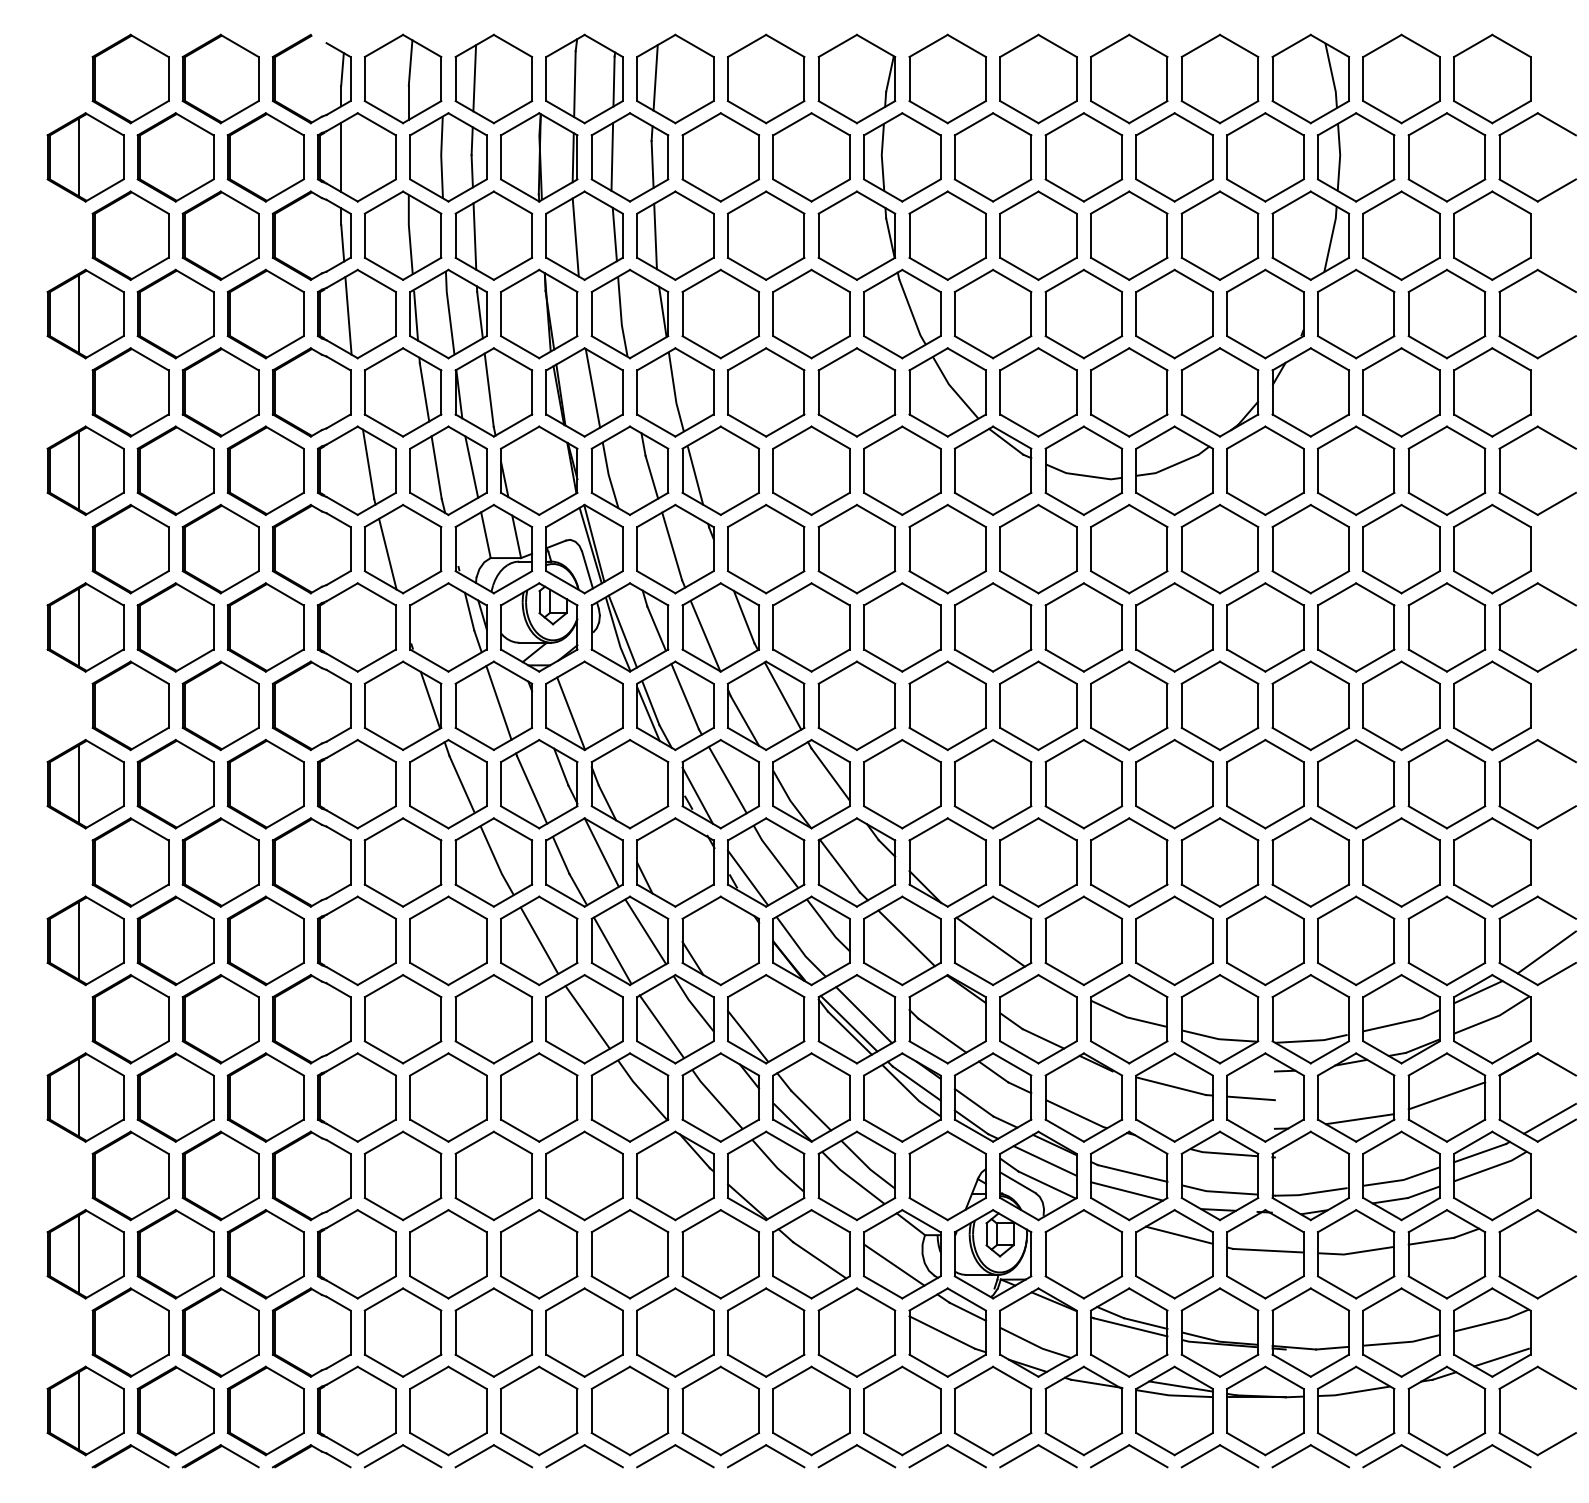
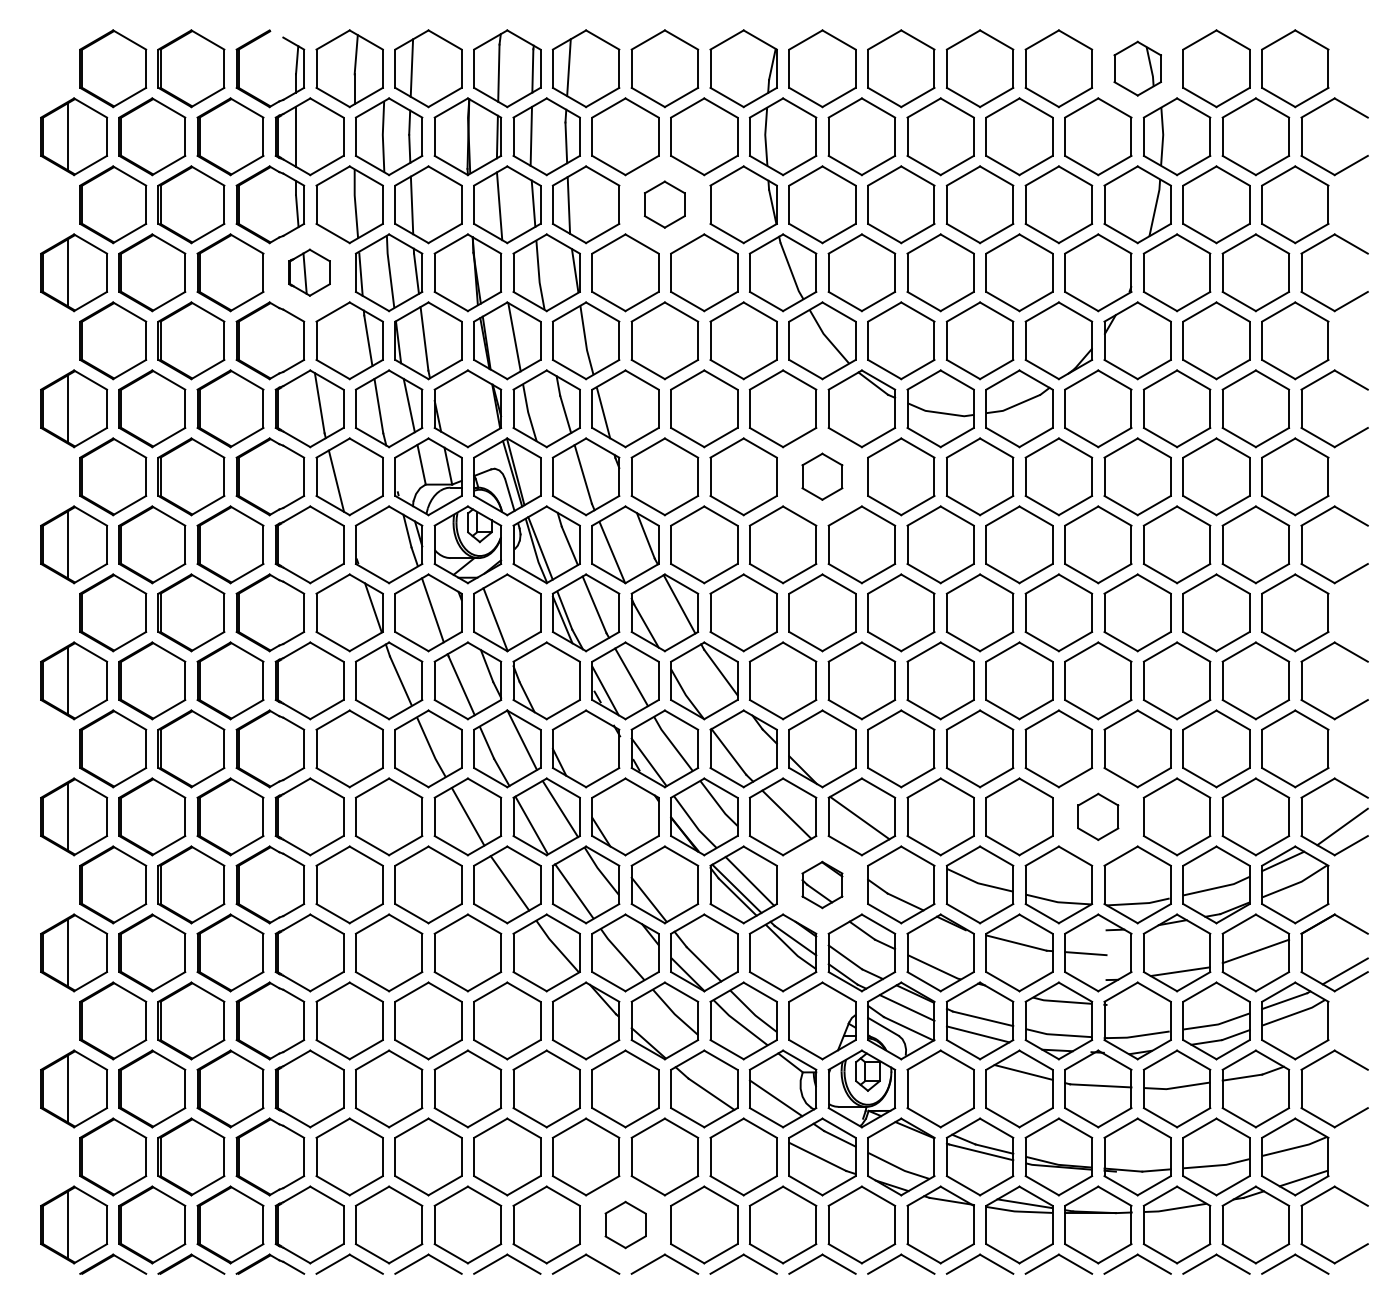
part: (1310, 78) -> (1137, 68), size x0.7
part: (765, 235) -> (664, 204), size x0.6
part: (356, 313) -> (309, 272), size x0.6
part: (947, 548) -> (822, 476), size x0.6
part: (1265, 940) -> (1098, 816), size x0.6
part: (947, 1019) -> (822, 885), size x0.6
part: (720, 1410) -> (625, 1224), size x0.6

